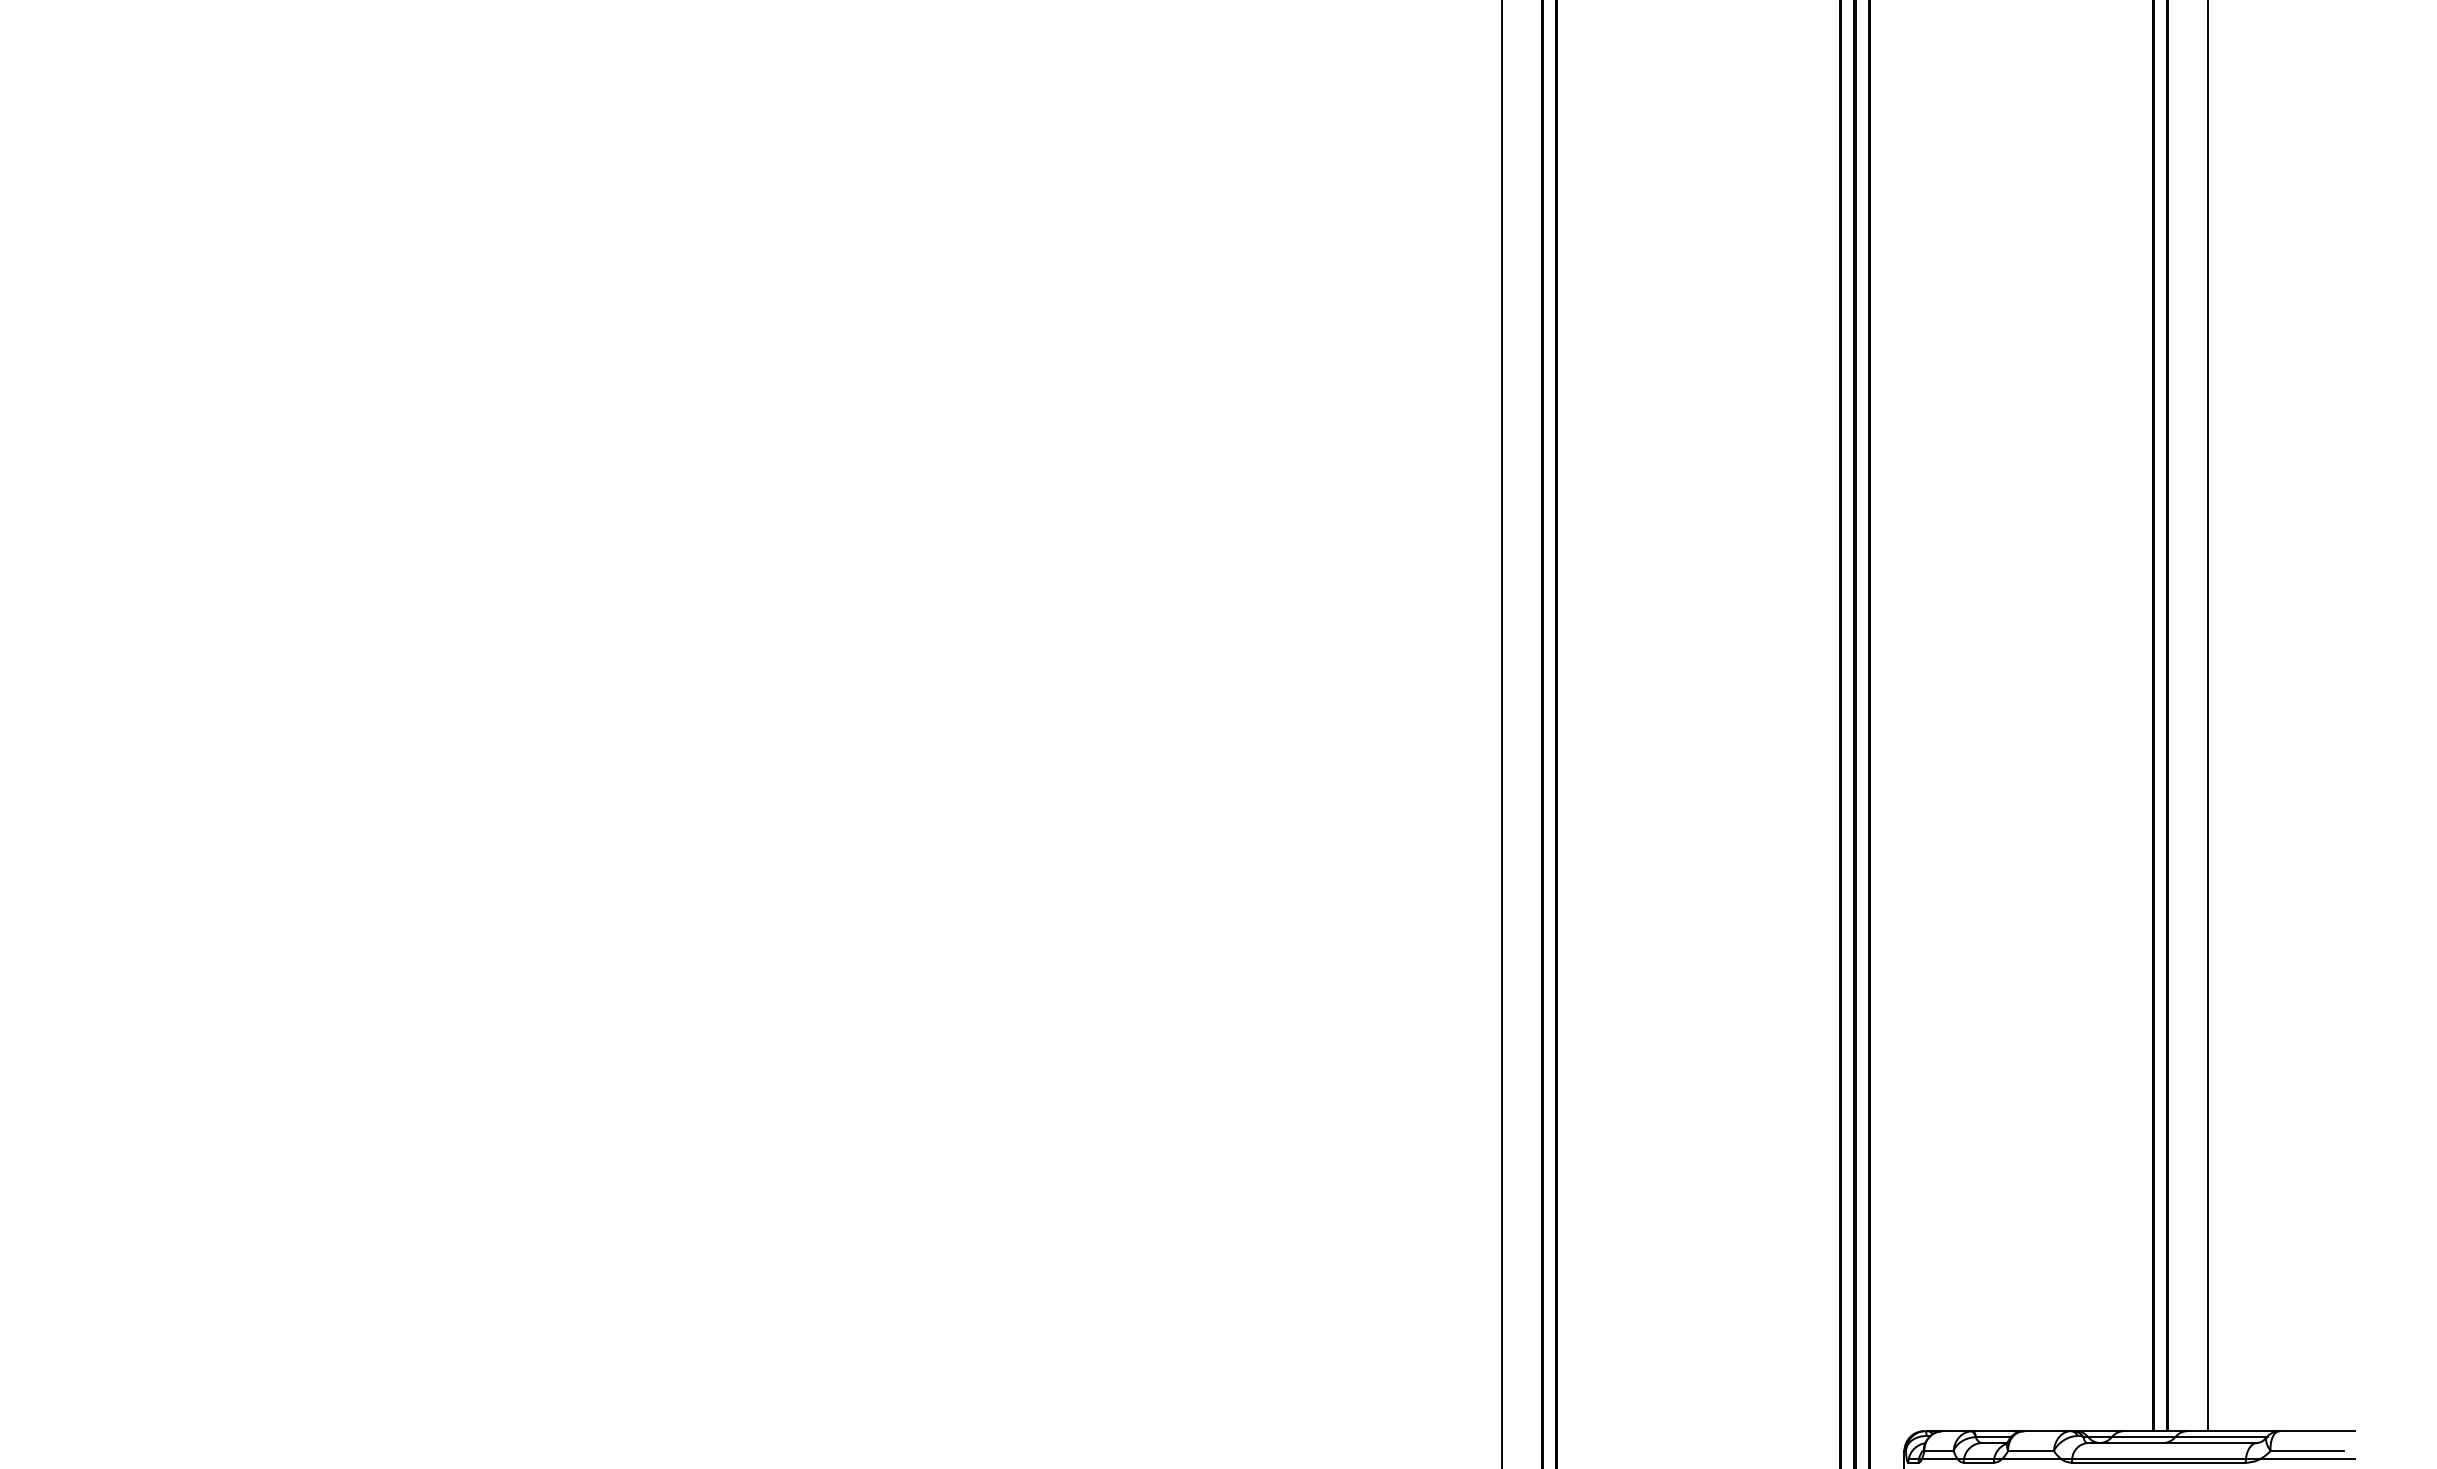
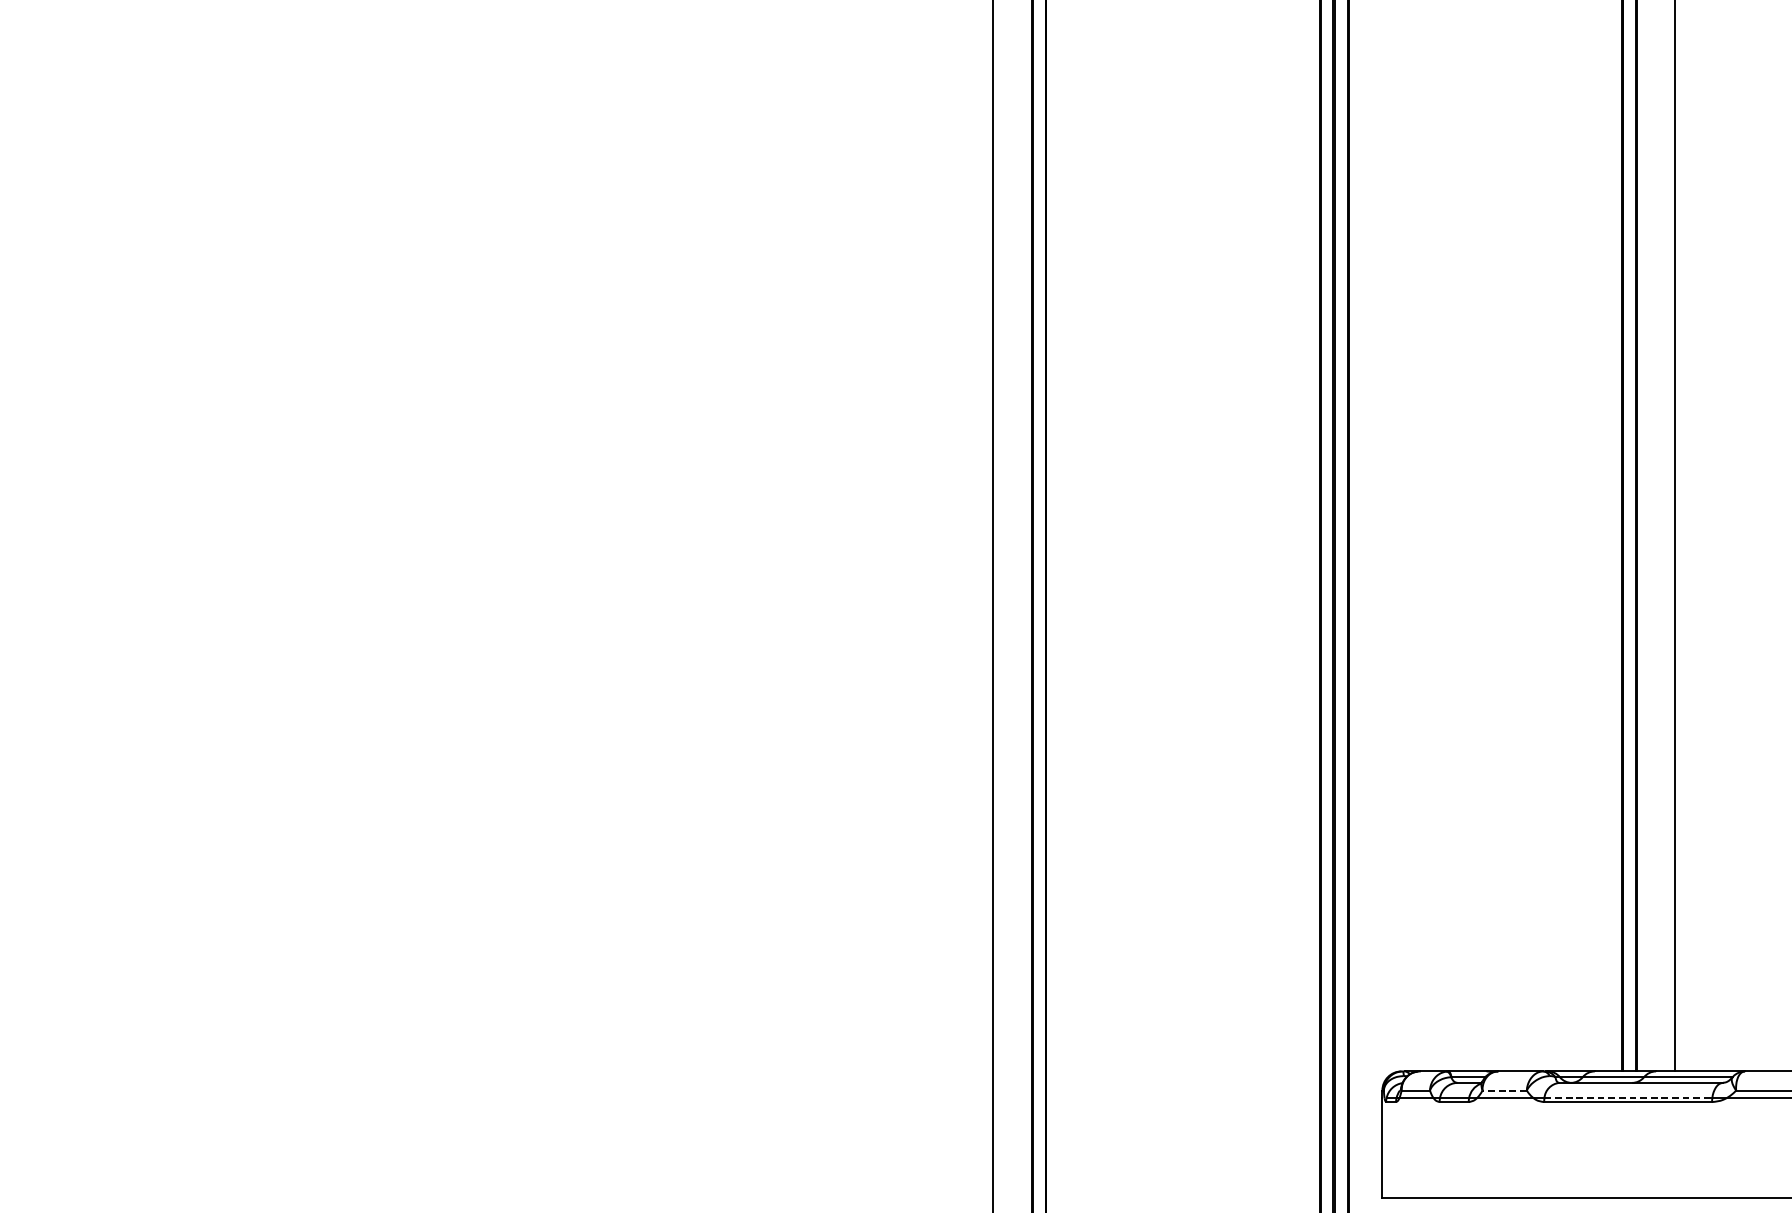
line: (2031, 1450) -> (1505, 1090), solid -> dashed
line: (2159, 1458) -> (1628, 1097), solid -> dashed

